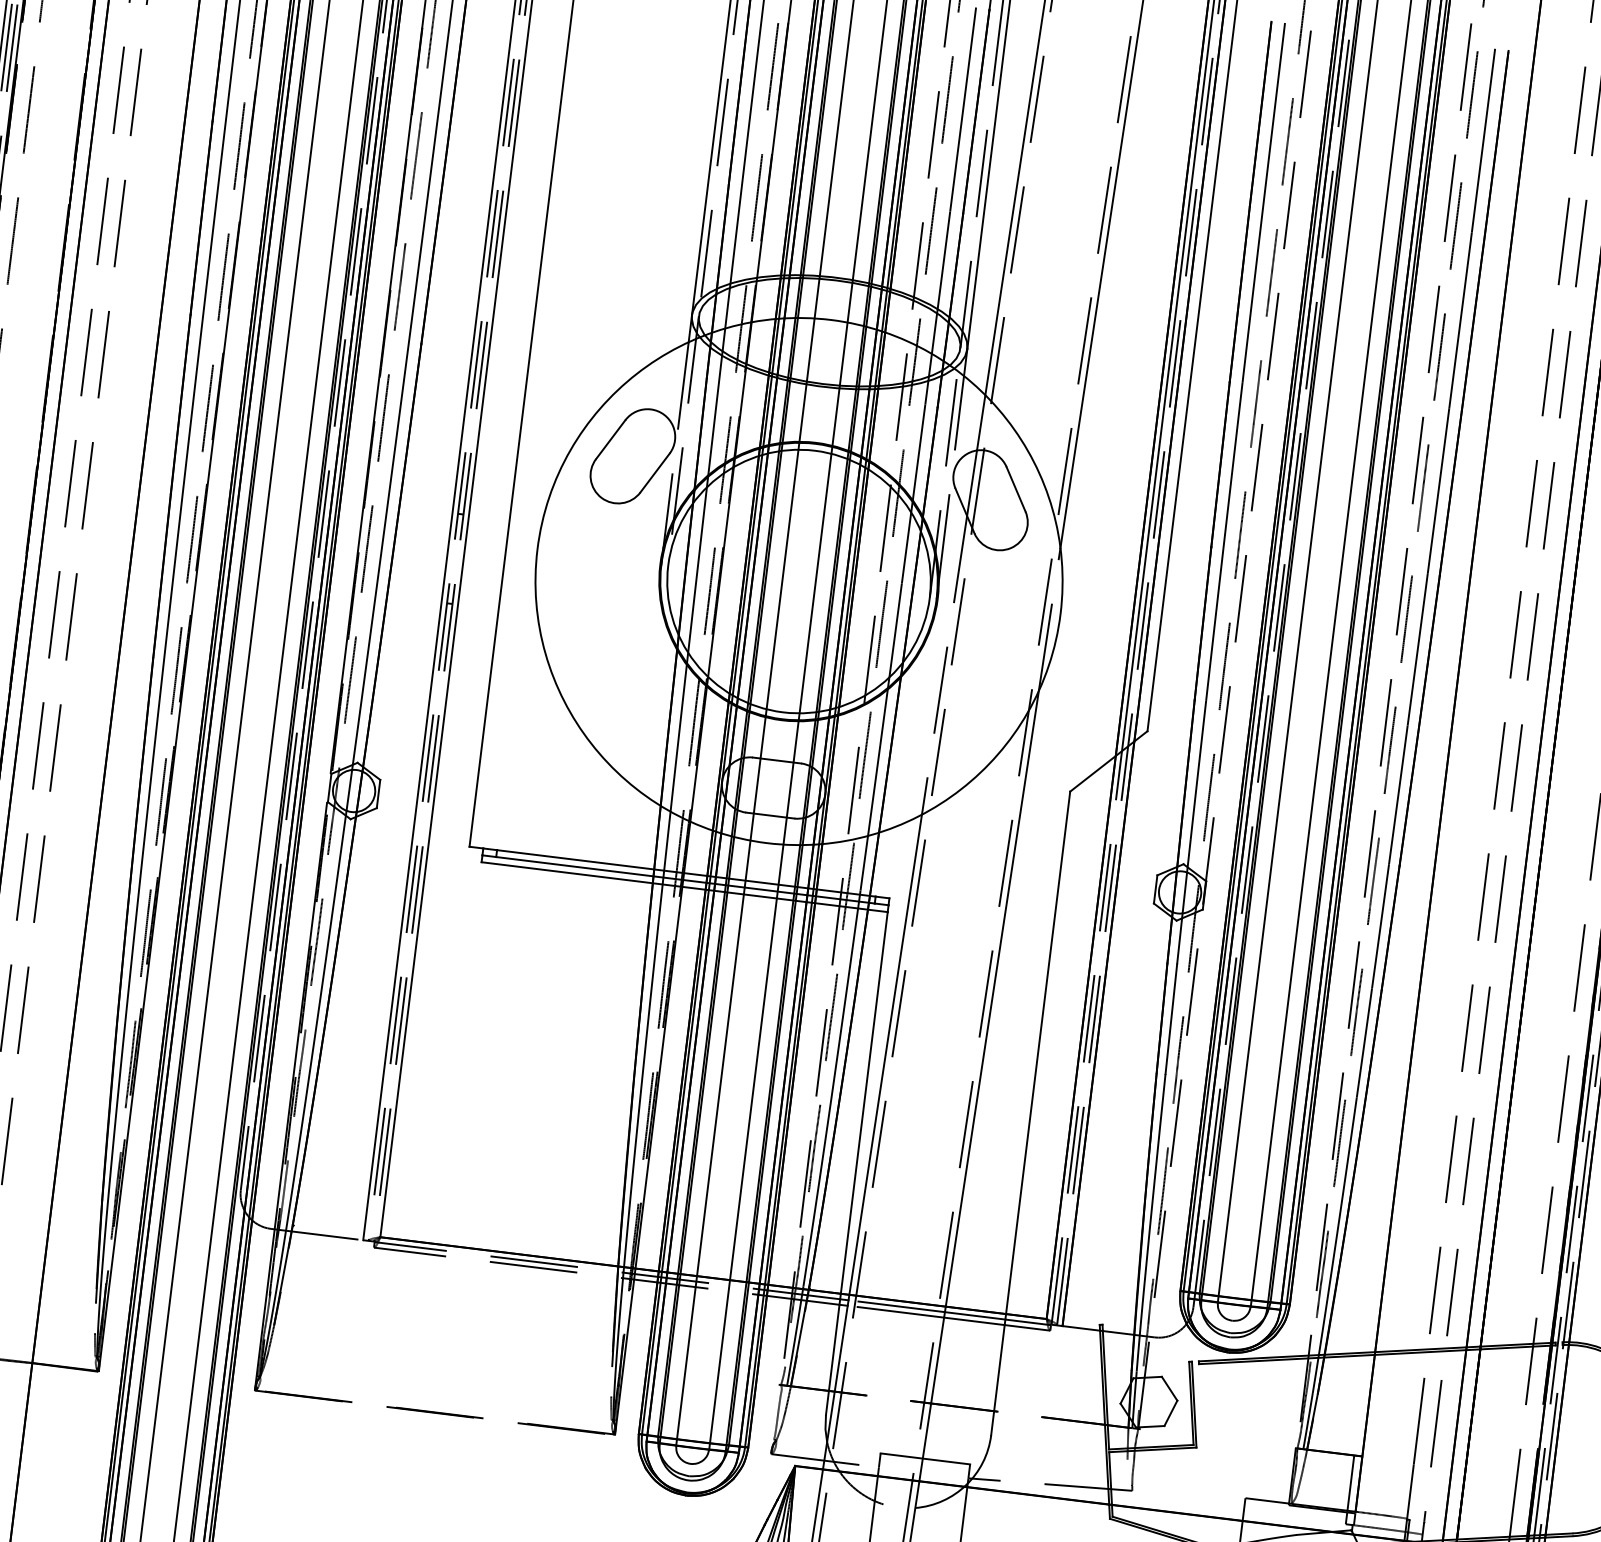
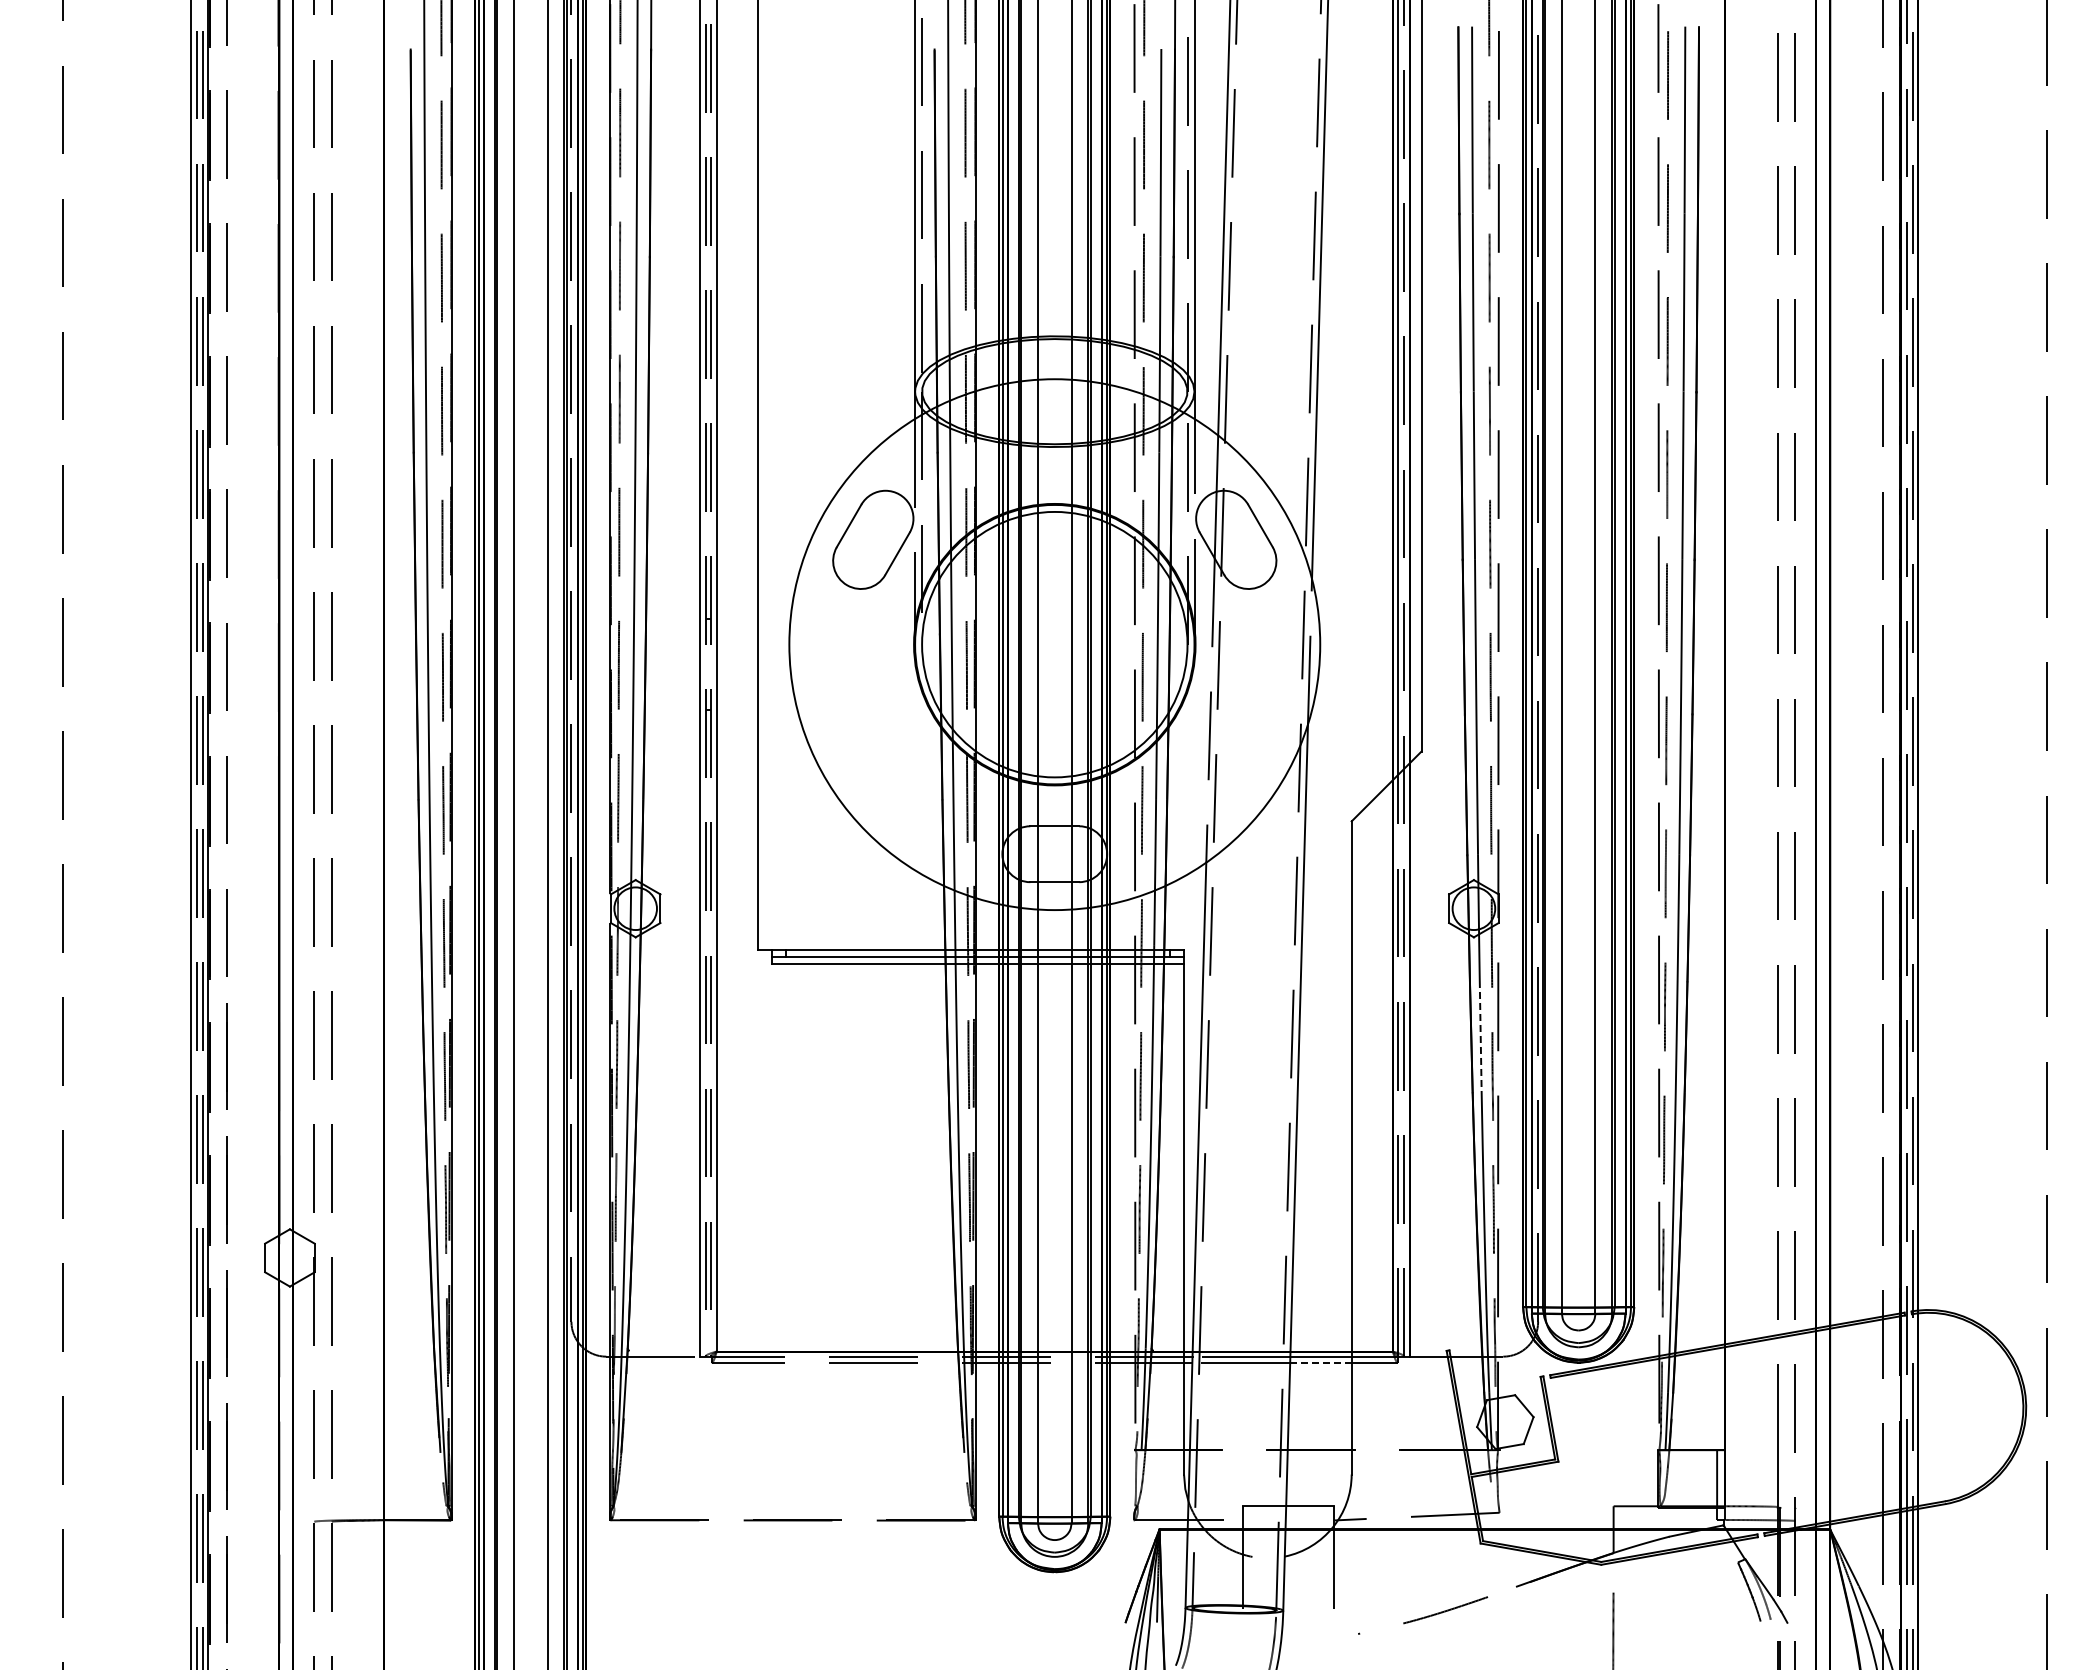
line: (1171, 1019) -> (1480, 1036), solid -> dashed
line: (974, 1321) -> (1320, 1362), solid -> dashed

